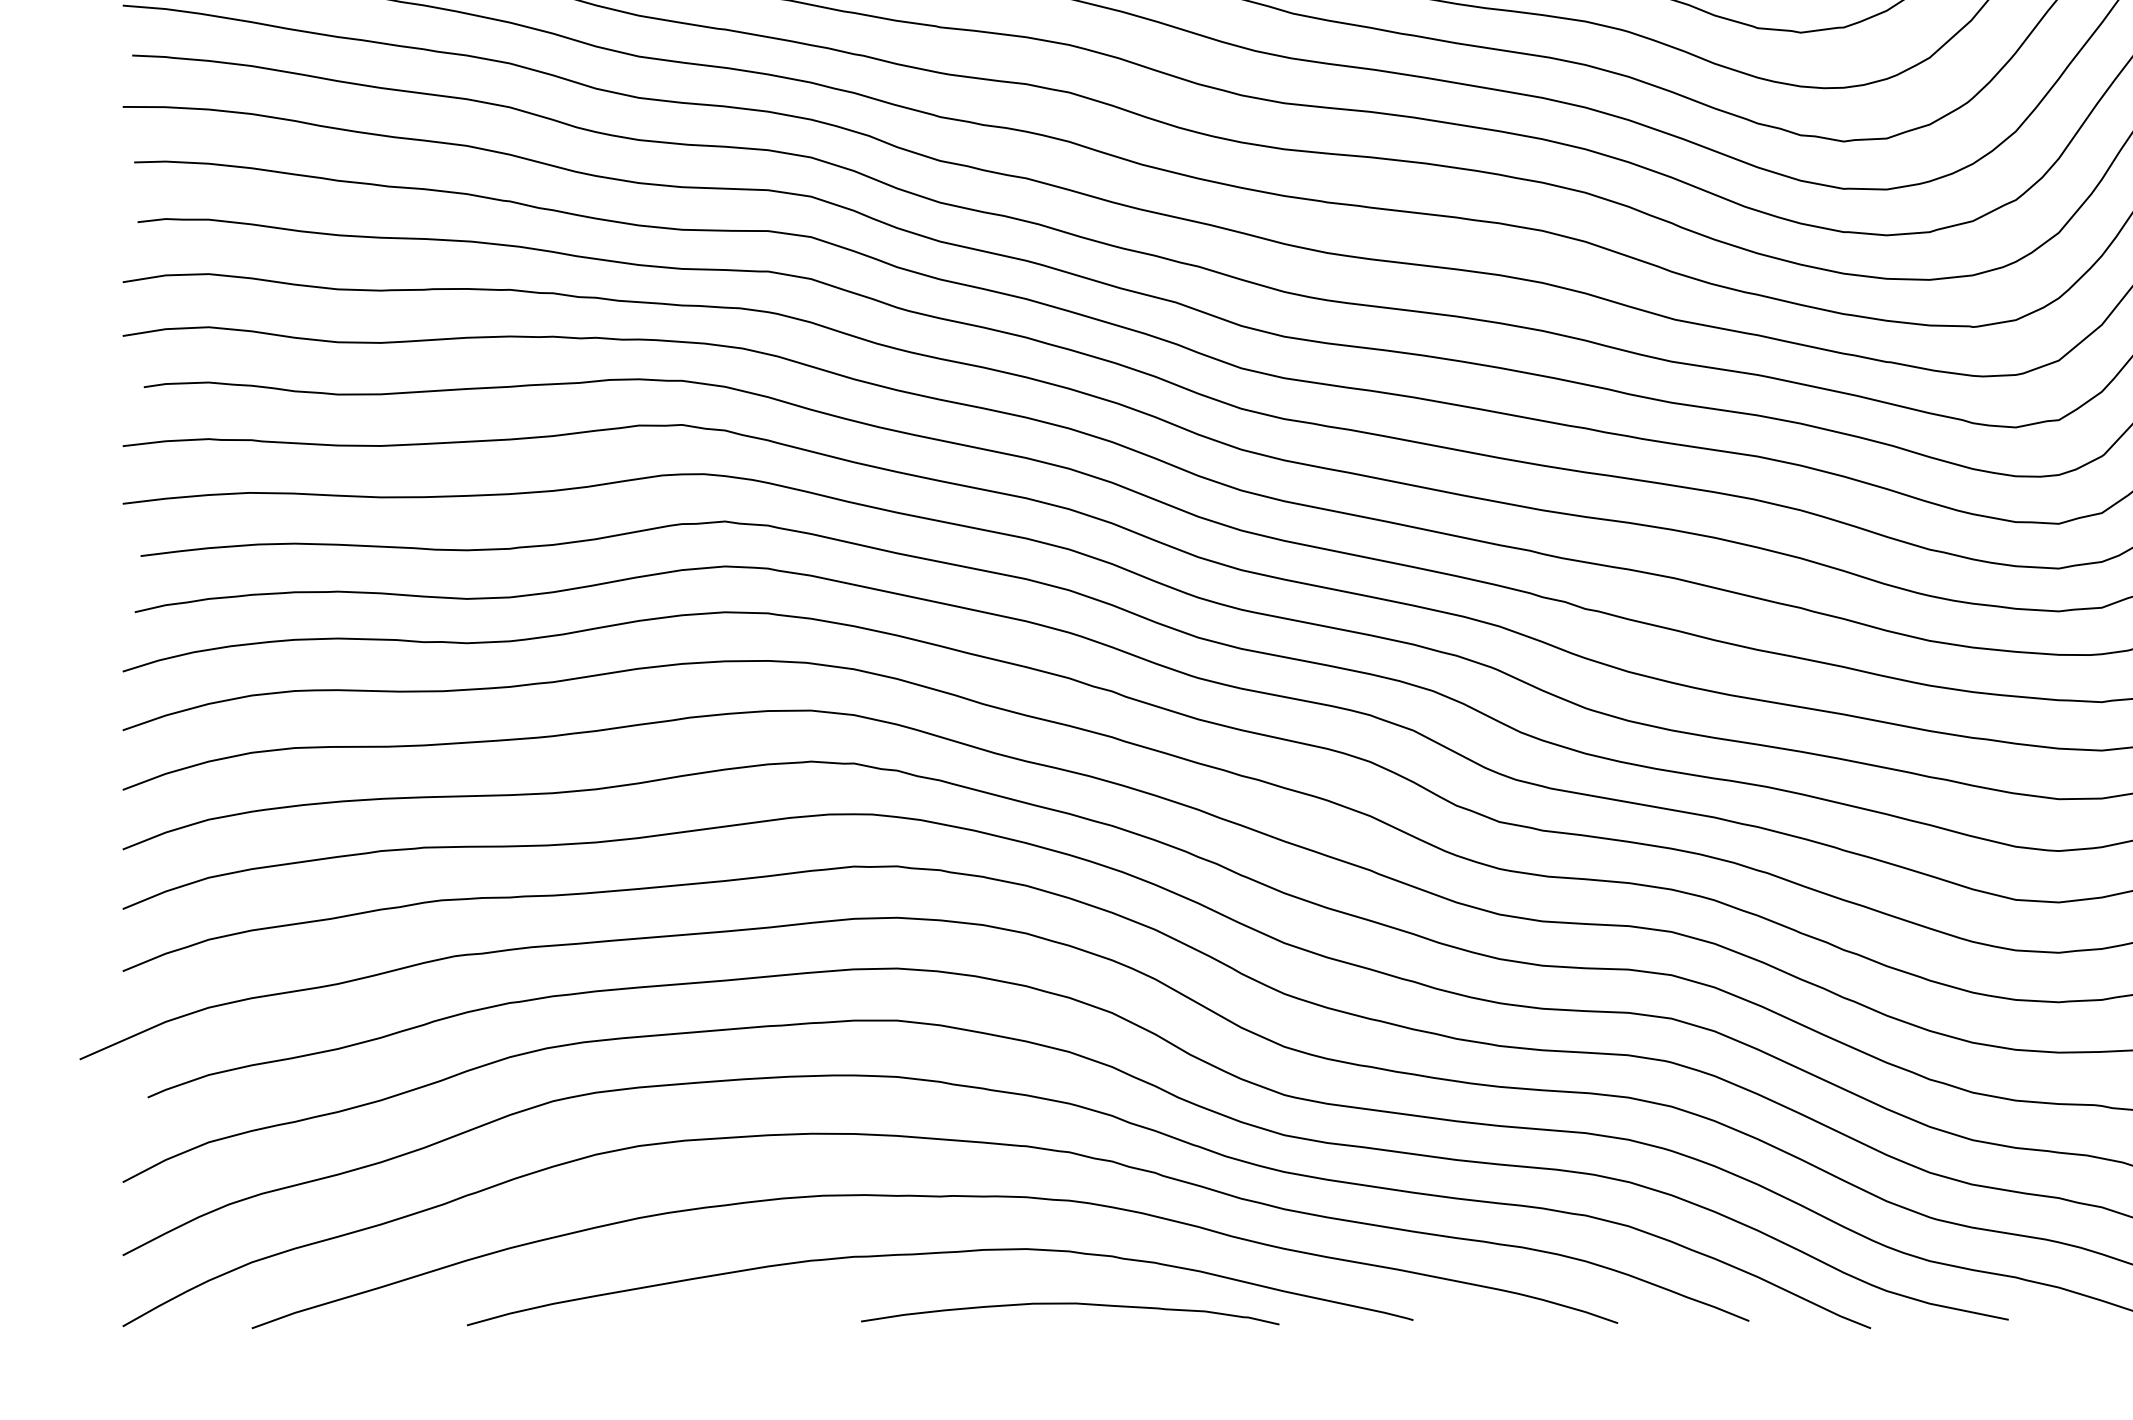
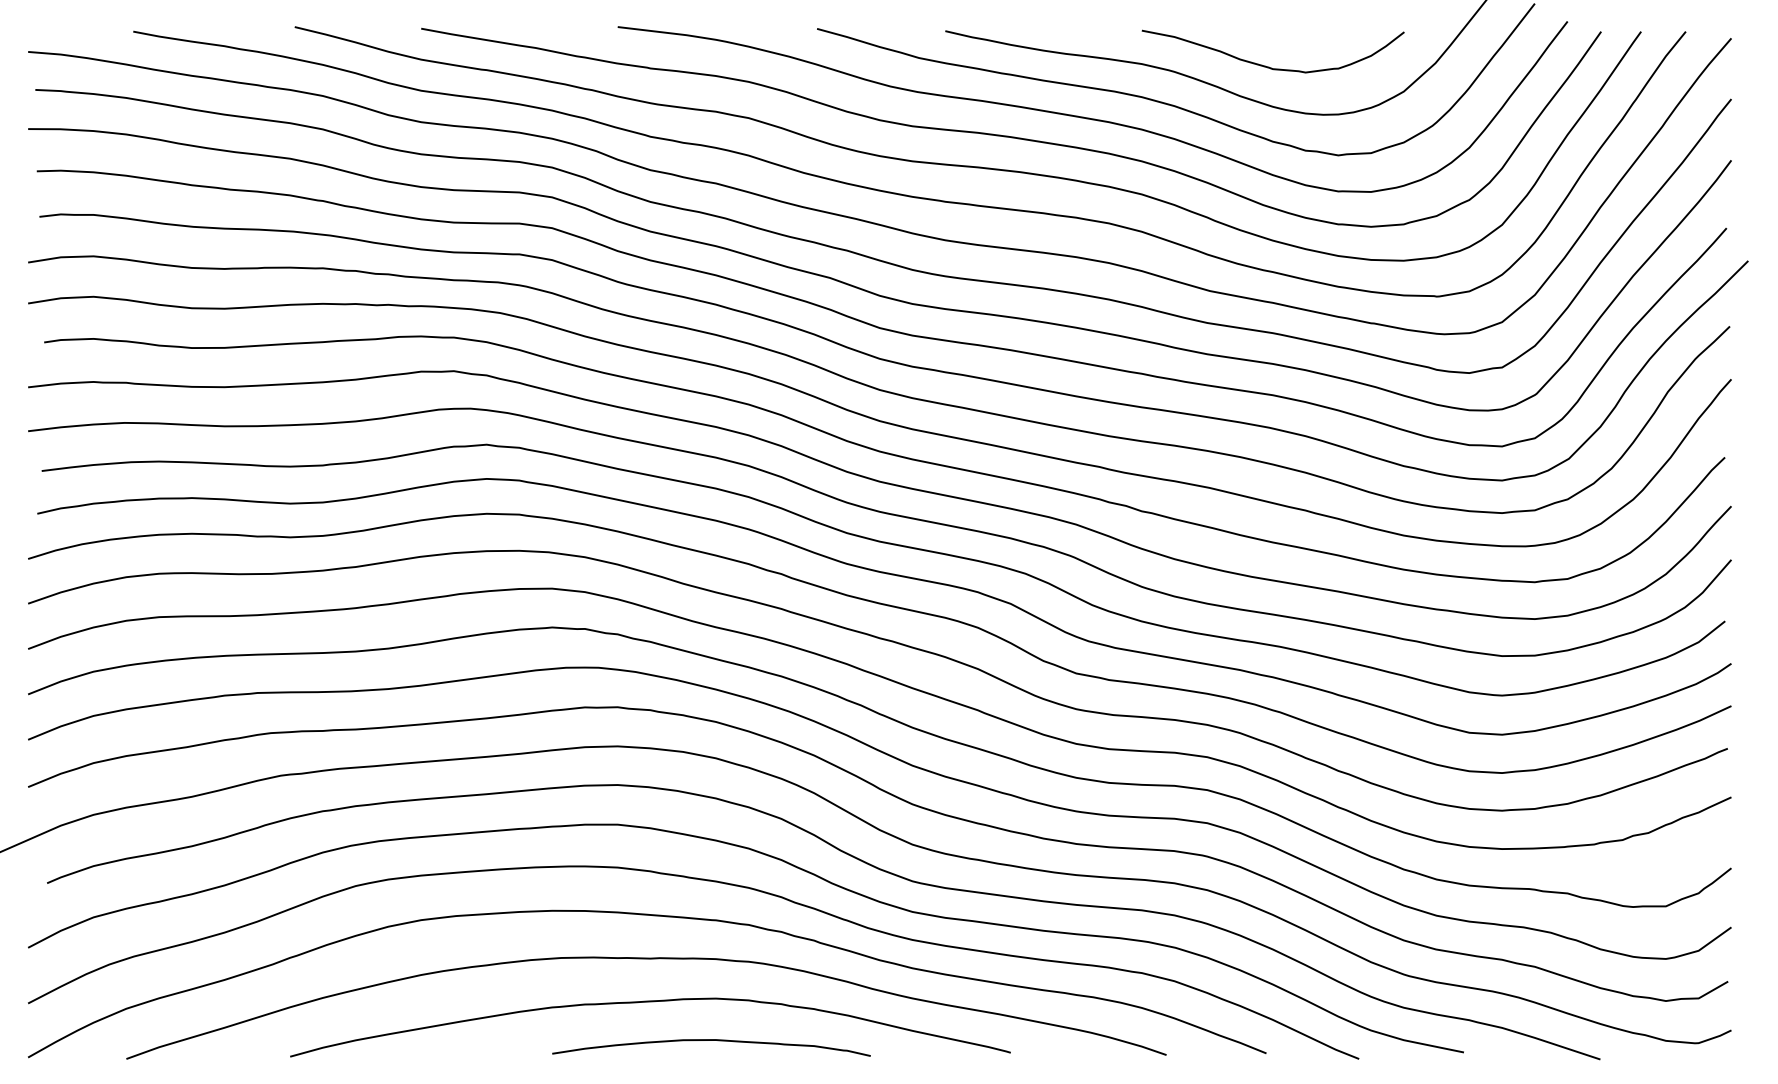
curve: (1070, 1304) -> (711, 1040), moved

